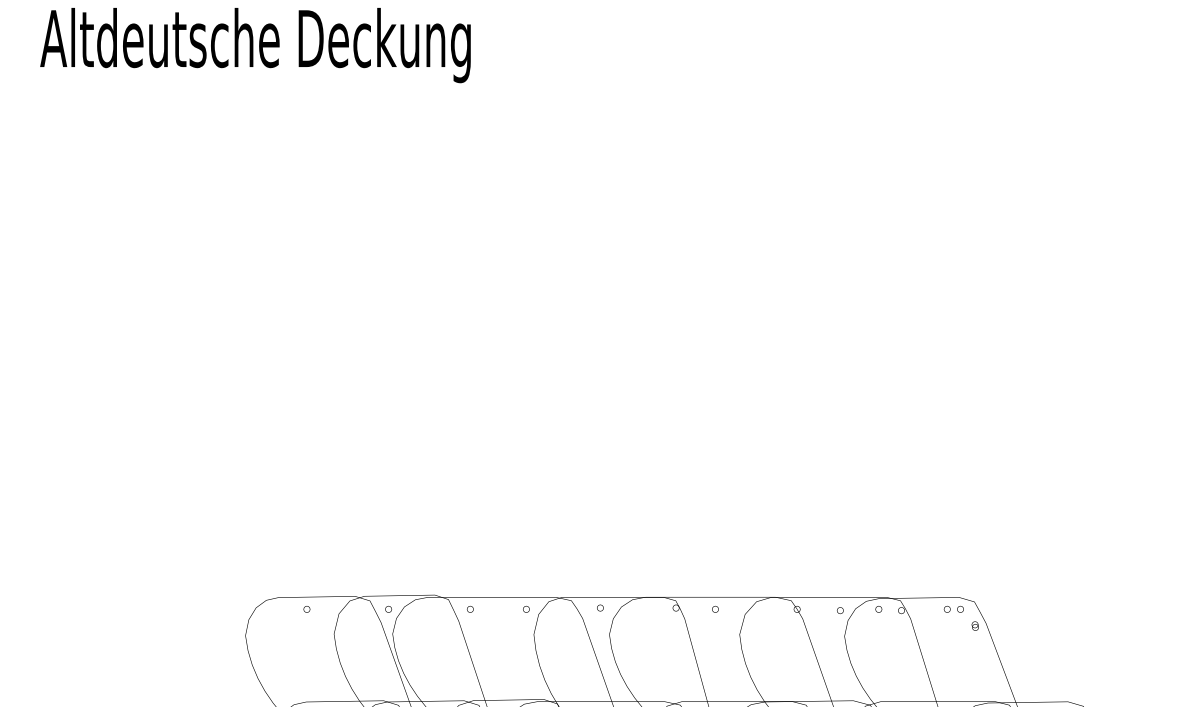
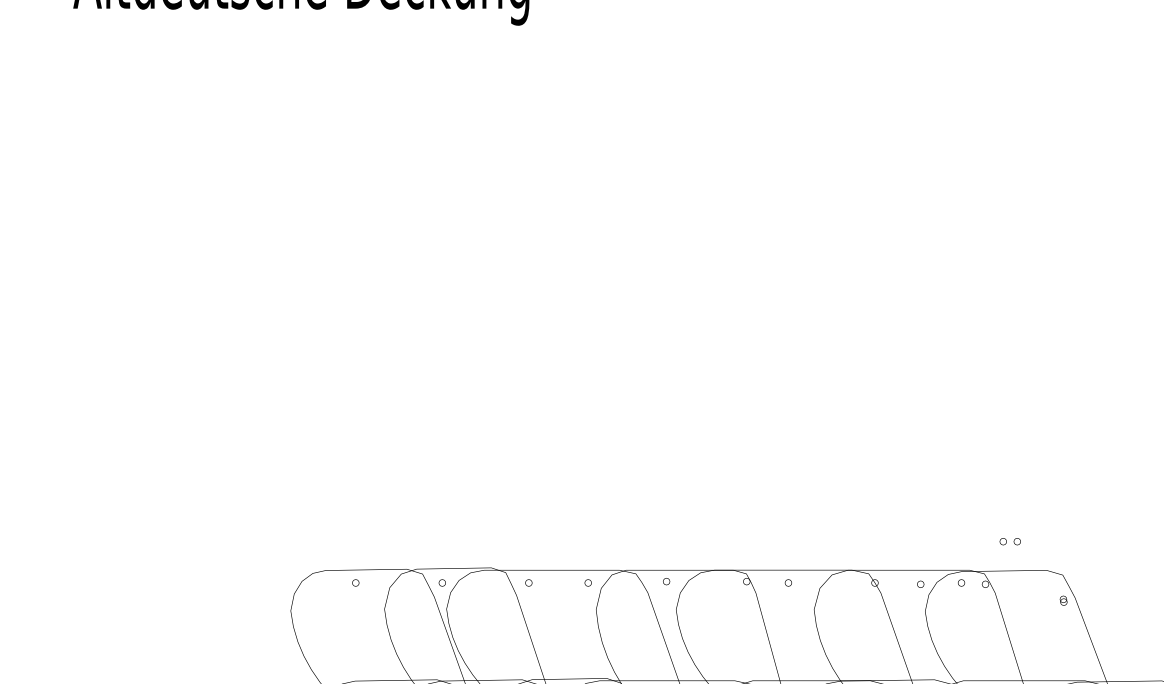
part: (953, 609) -> (1009, 541), moved

